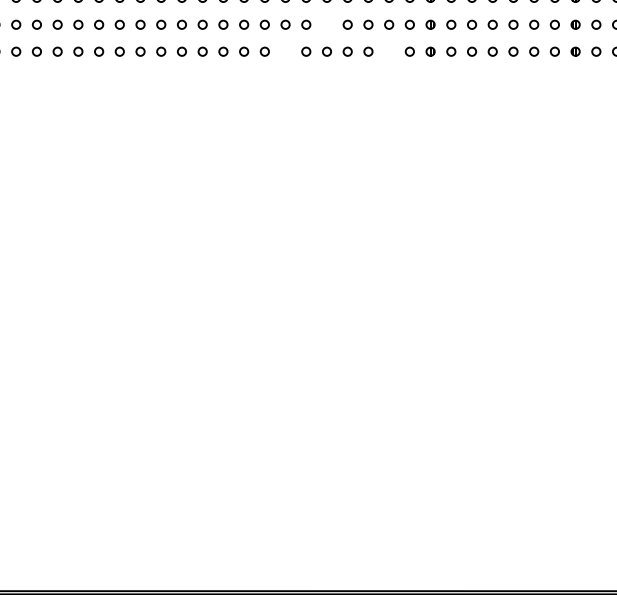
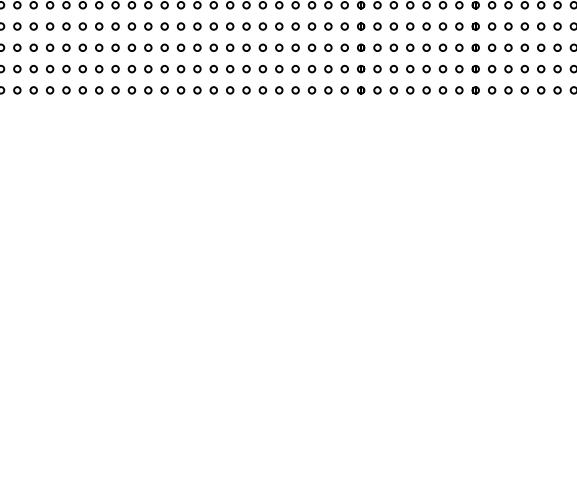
circle: (327, 25) -> (279, 69), added
circle: (285, 51) -> (246, 90), added
circle: (389, 51) -> (328, 90), added

